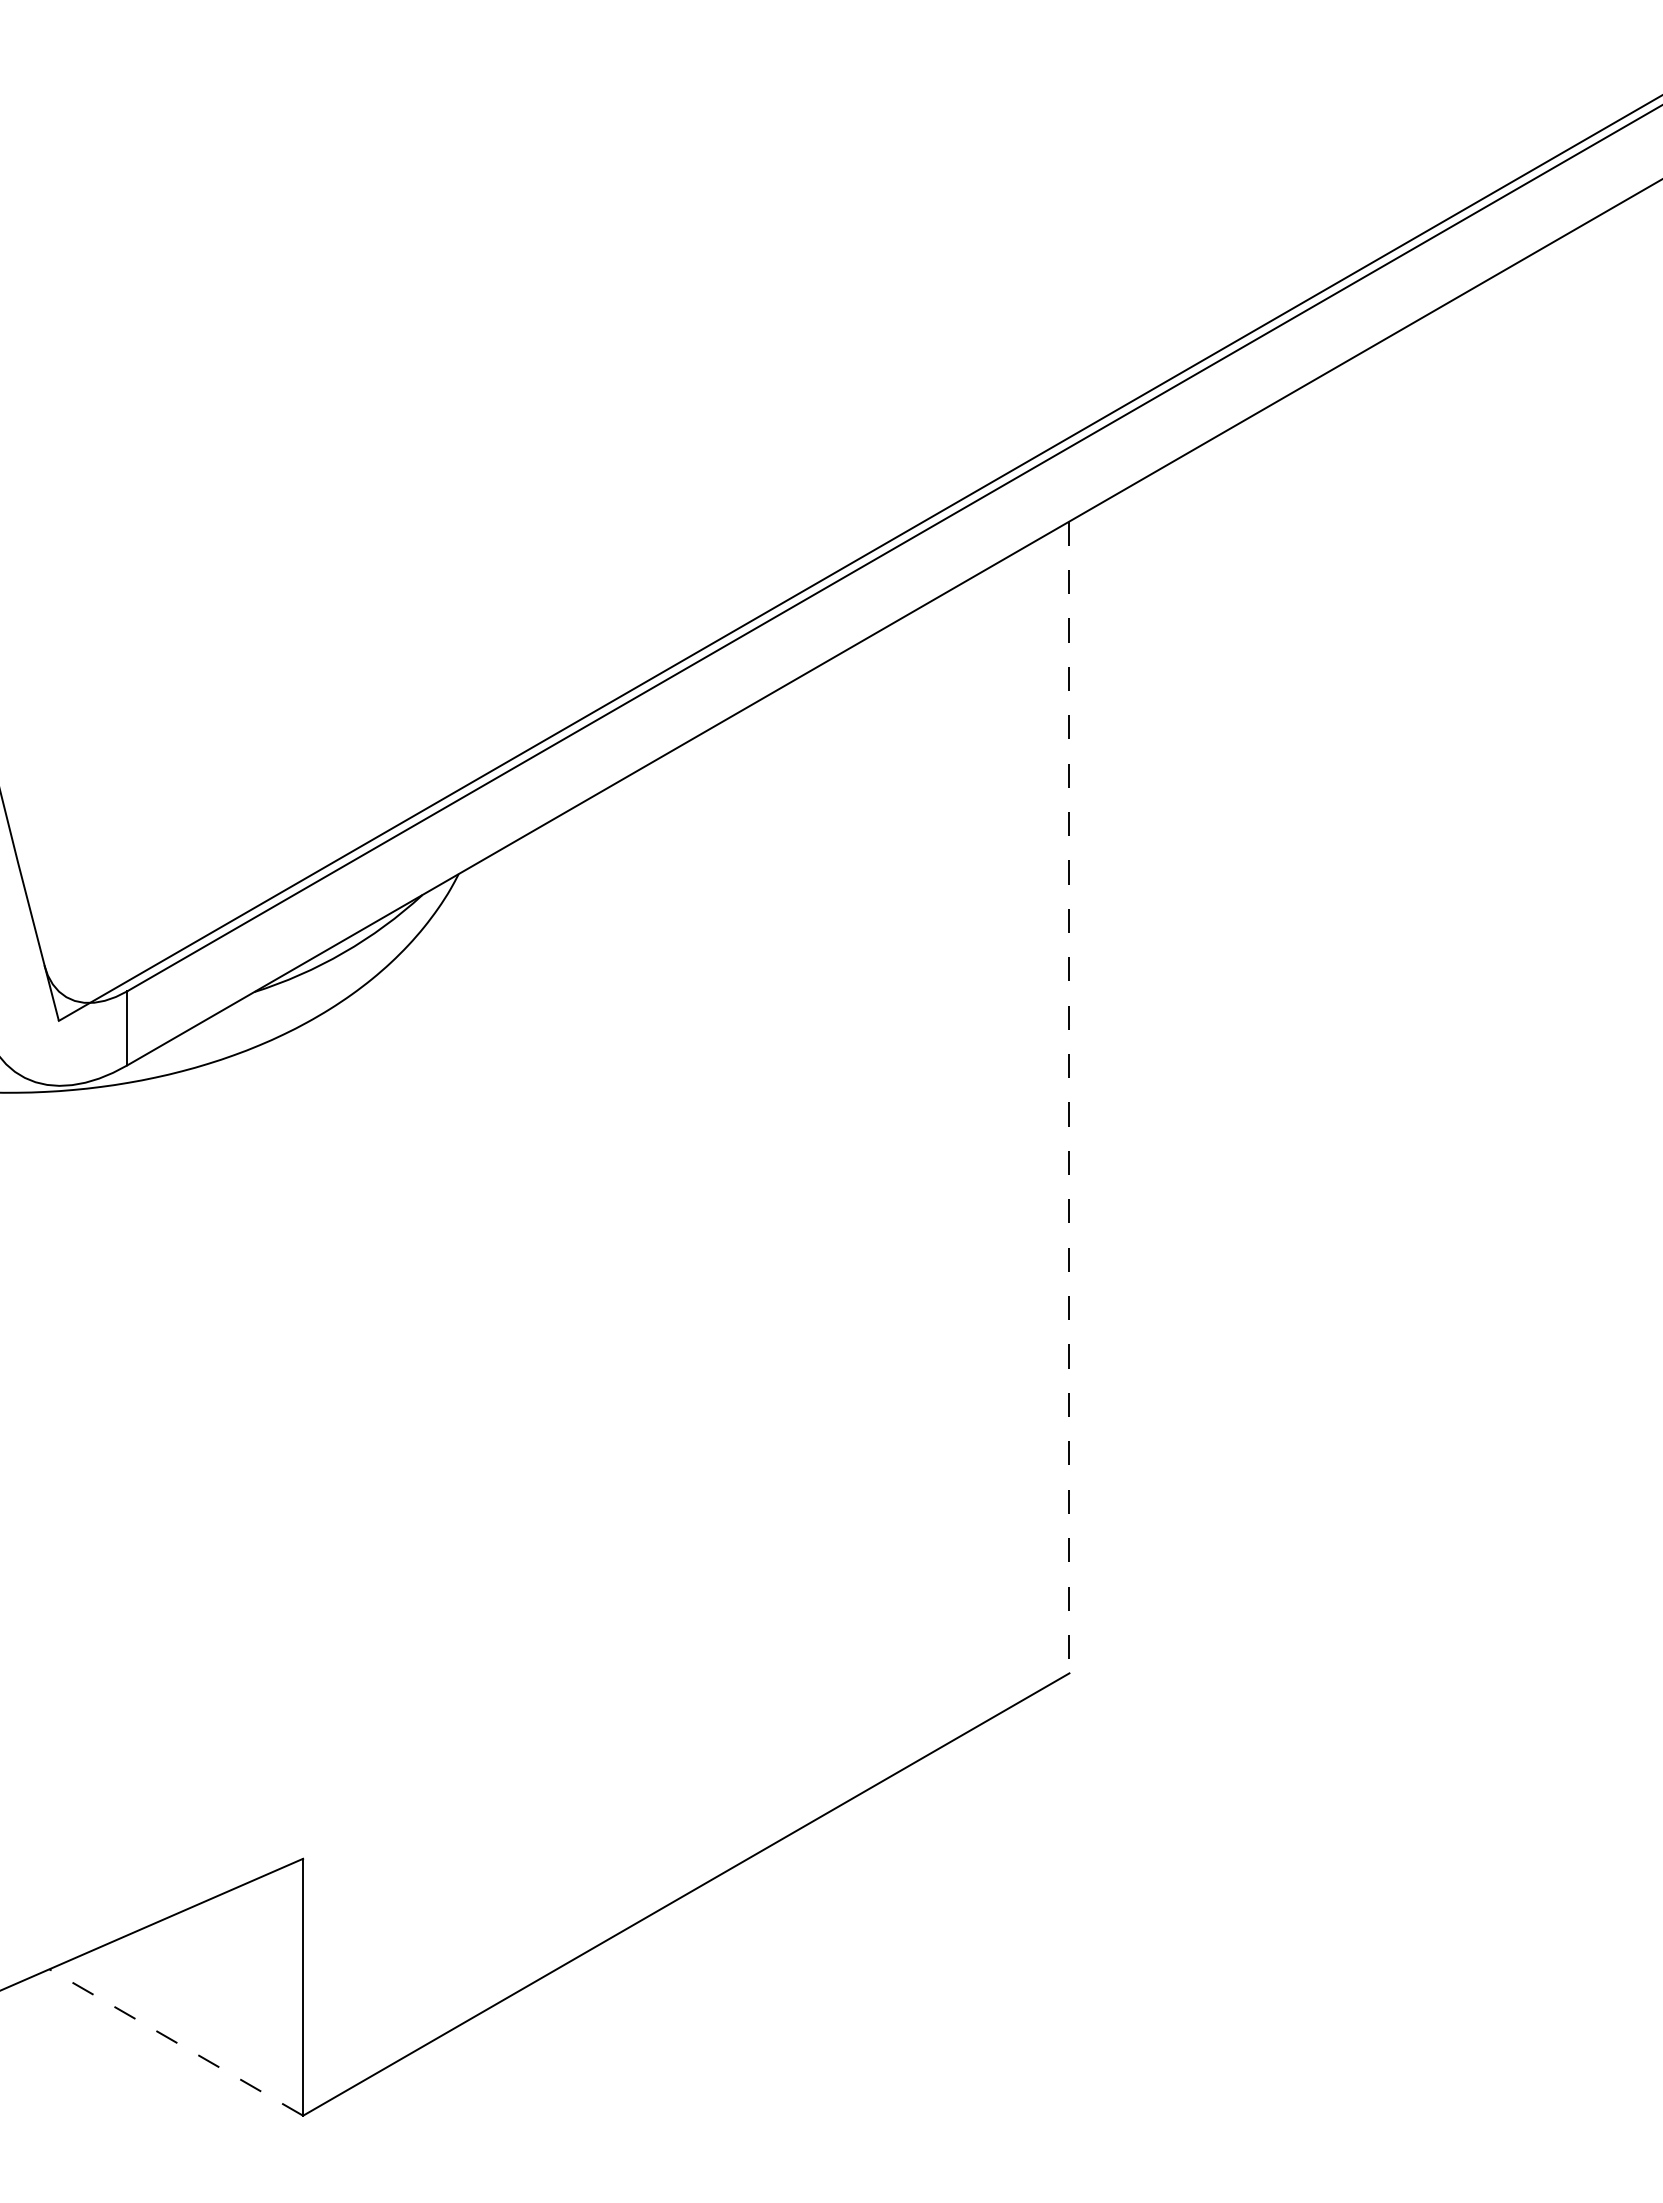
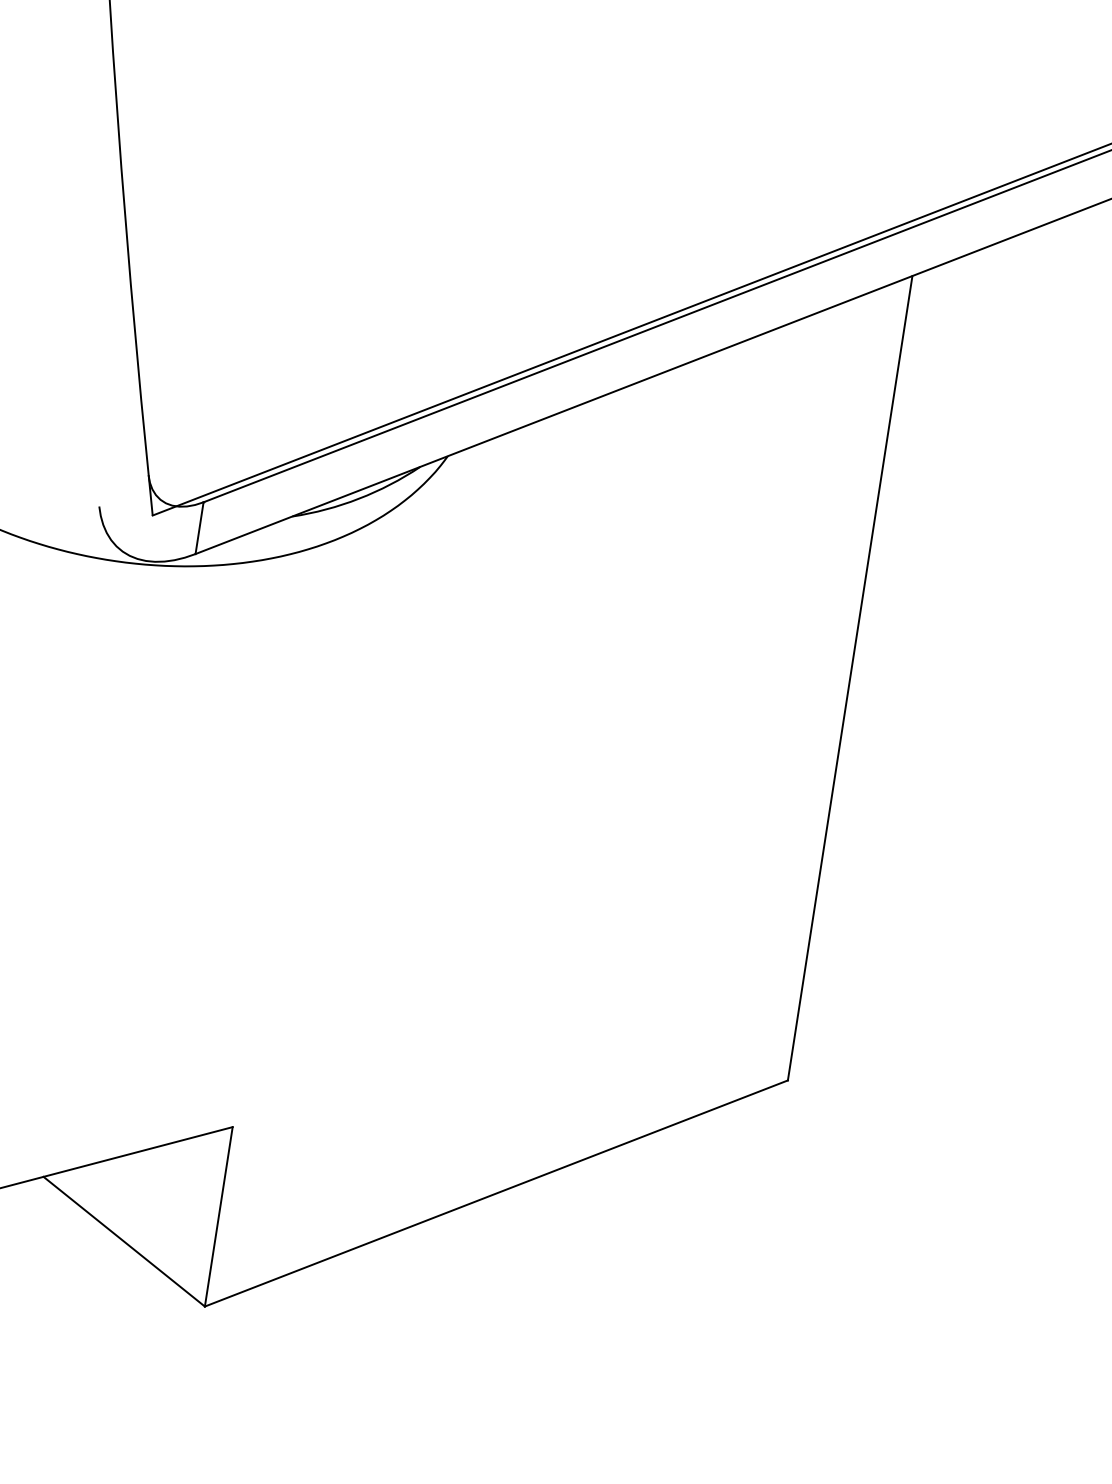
line: (1069, 1097) -> (850, 678), dashed -> solid
line: (175, 2042) -> (123, 1241), dashed -> solid

